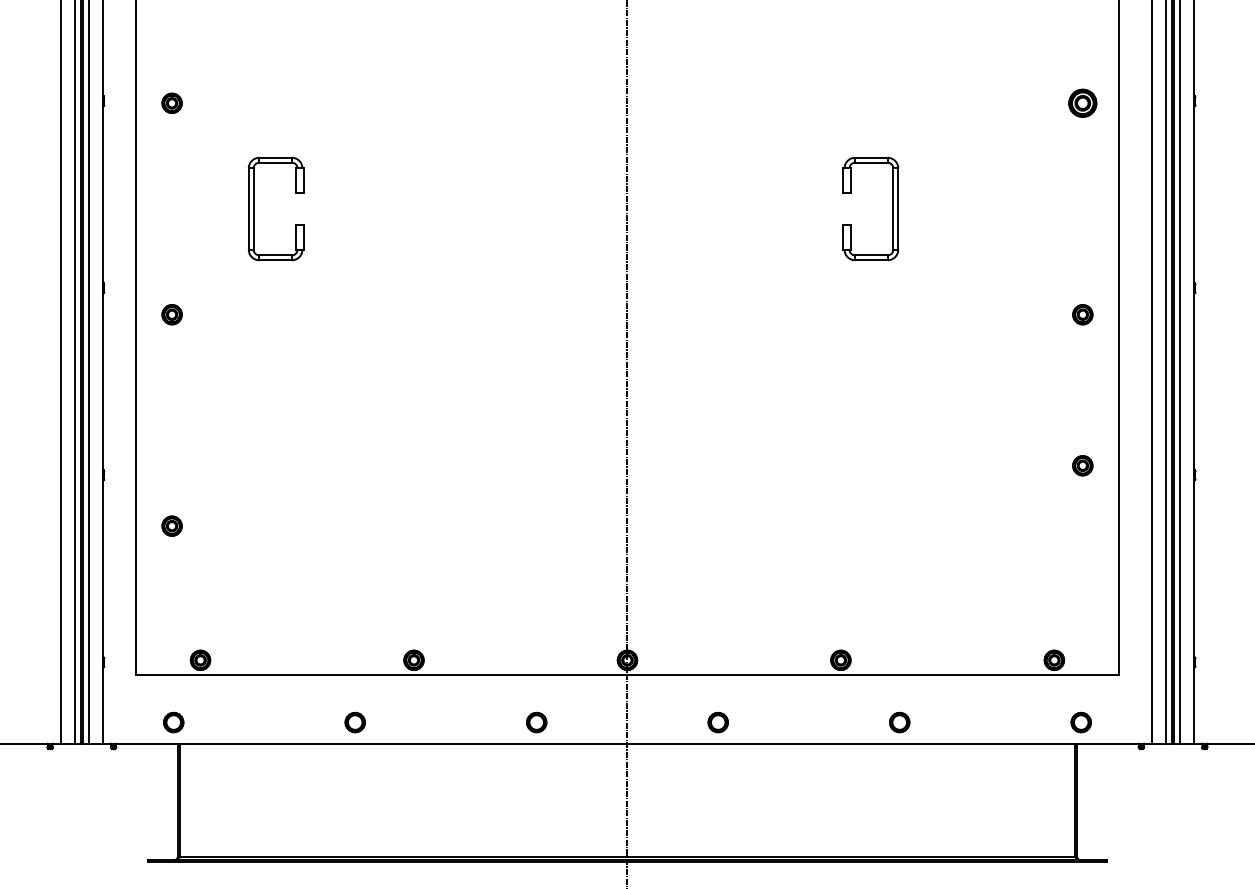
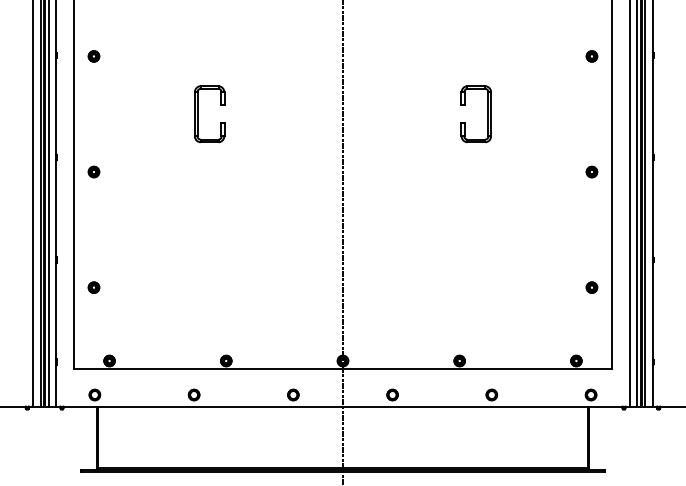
part: (1081, 103) -> (591, 56), size x0.71
part: (255, 209) -> (198, 114), moved
part: (1081, 465) -> (591, 287), moved

